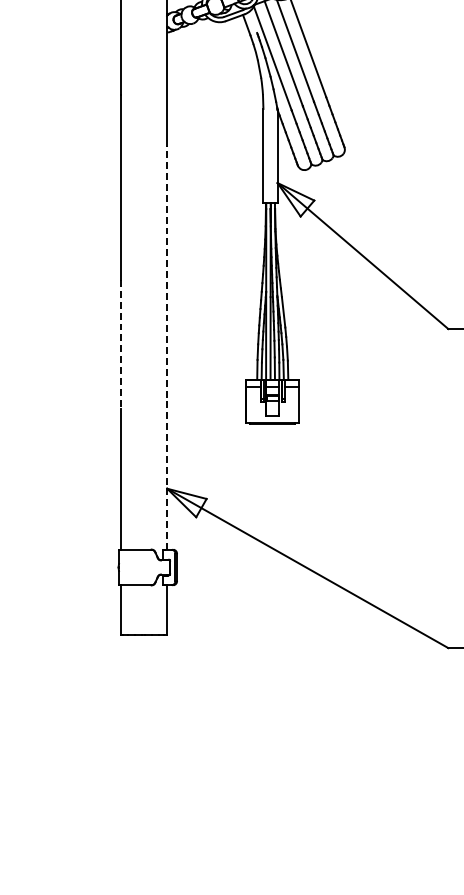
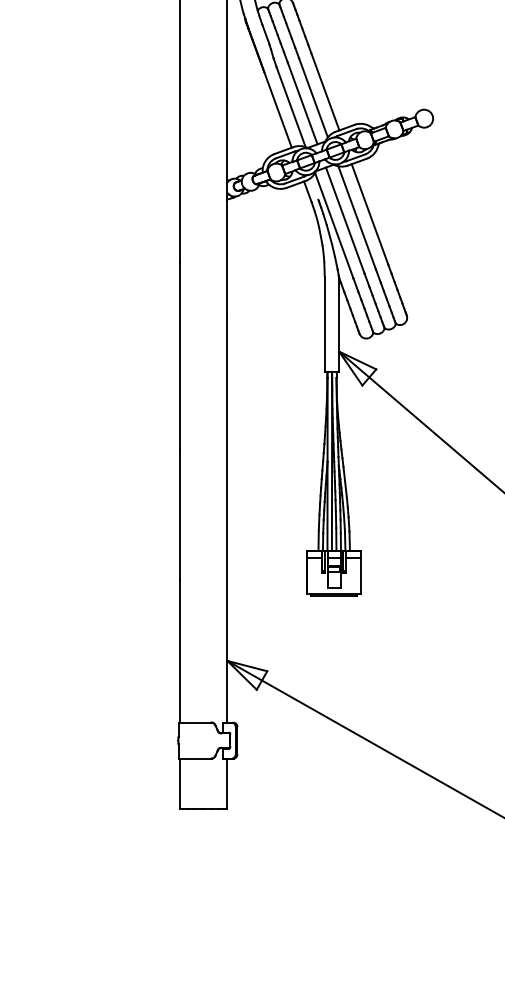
line: (120, 345) -> (180, 515), dashed -> solid
line: (167, 346) -> (227, 517), dashed -> solid

